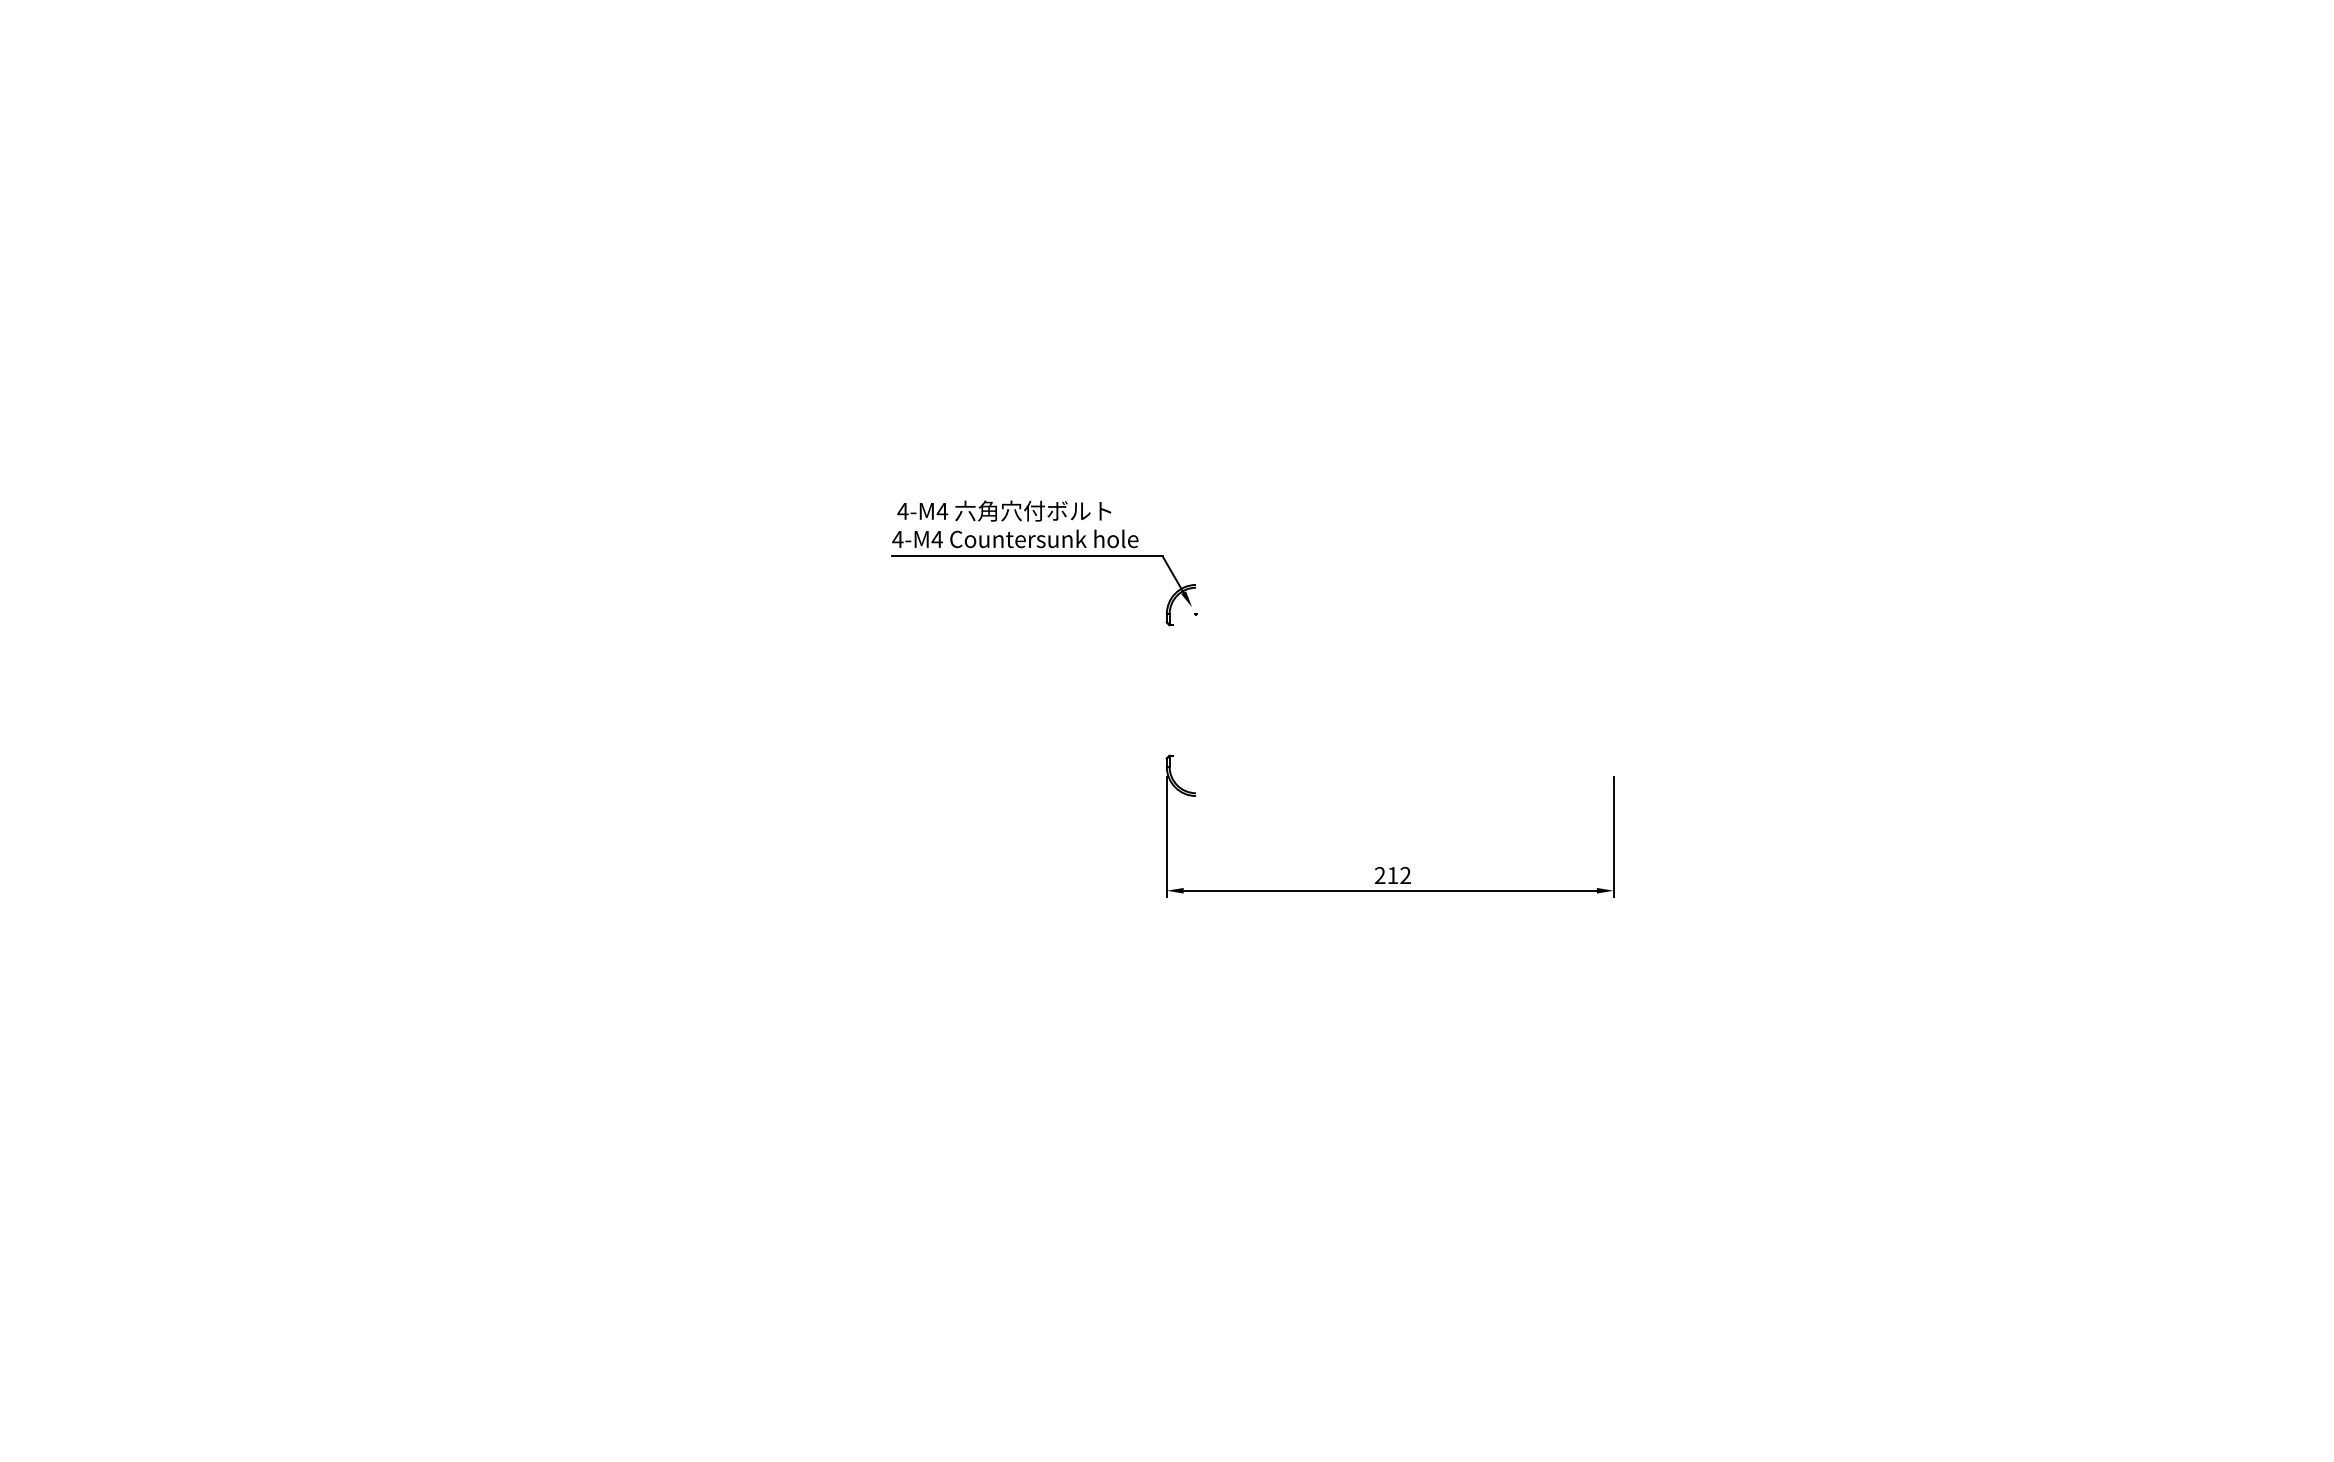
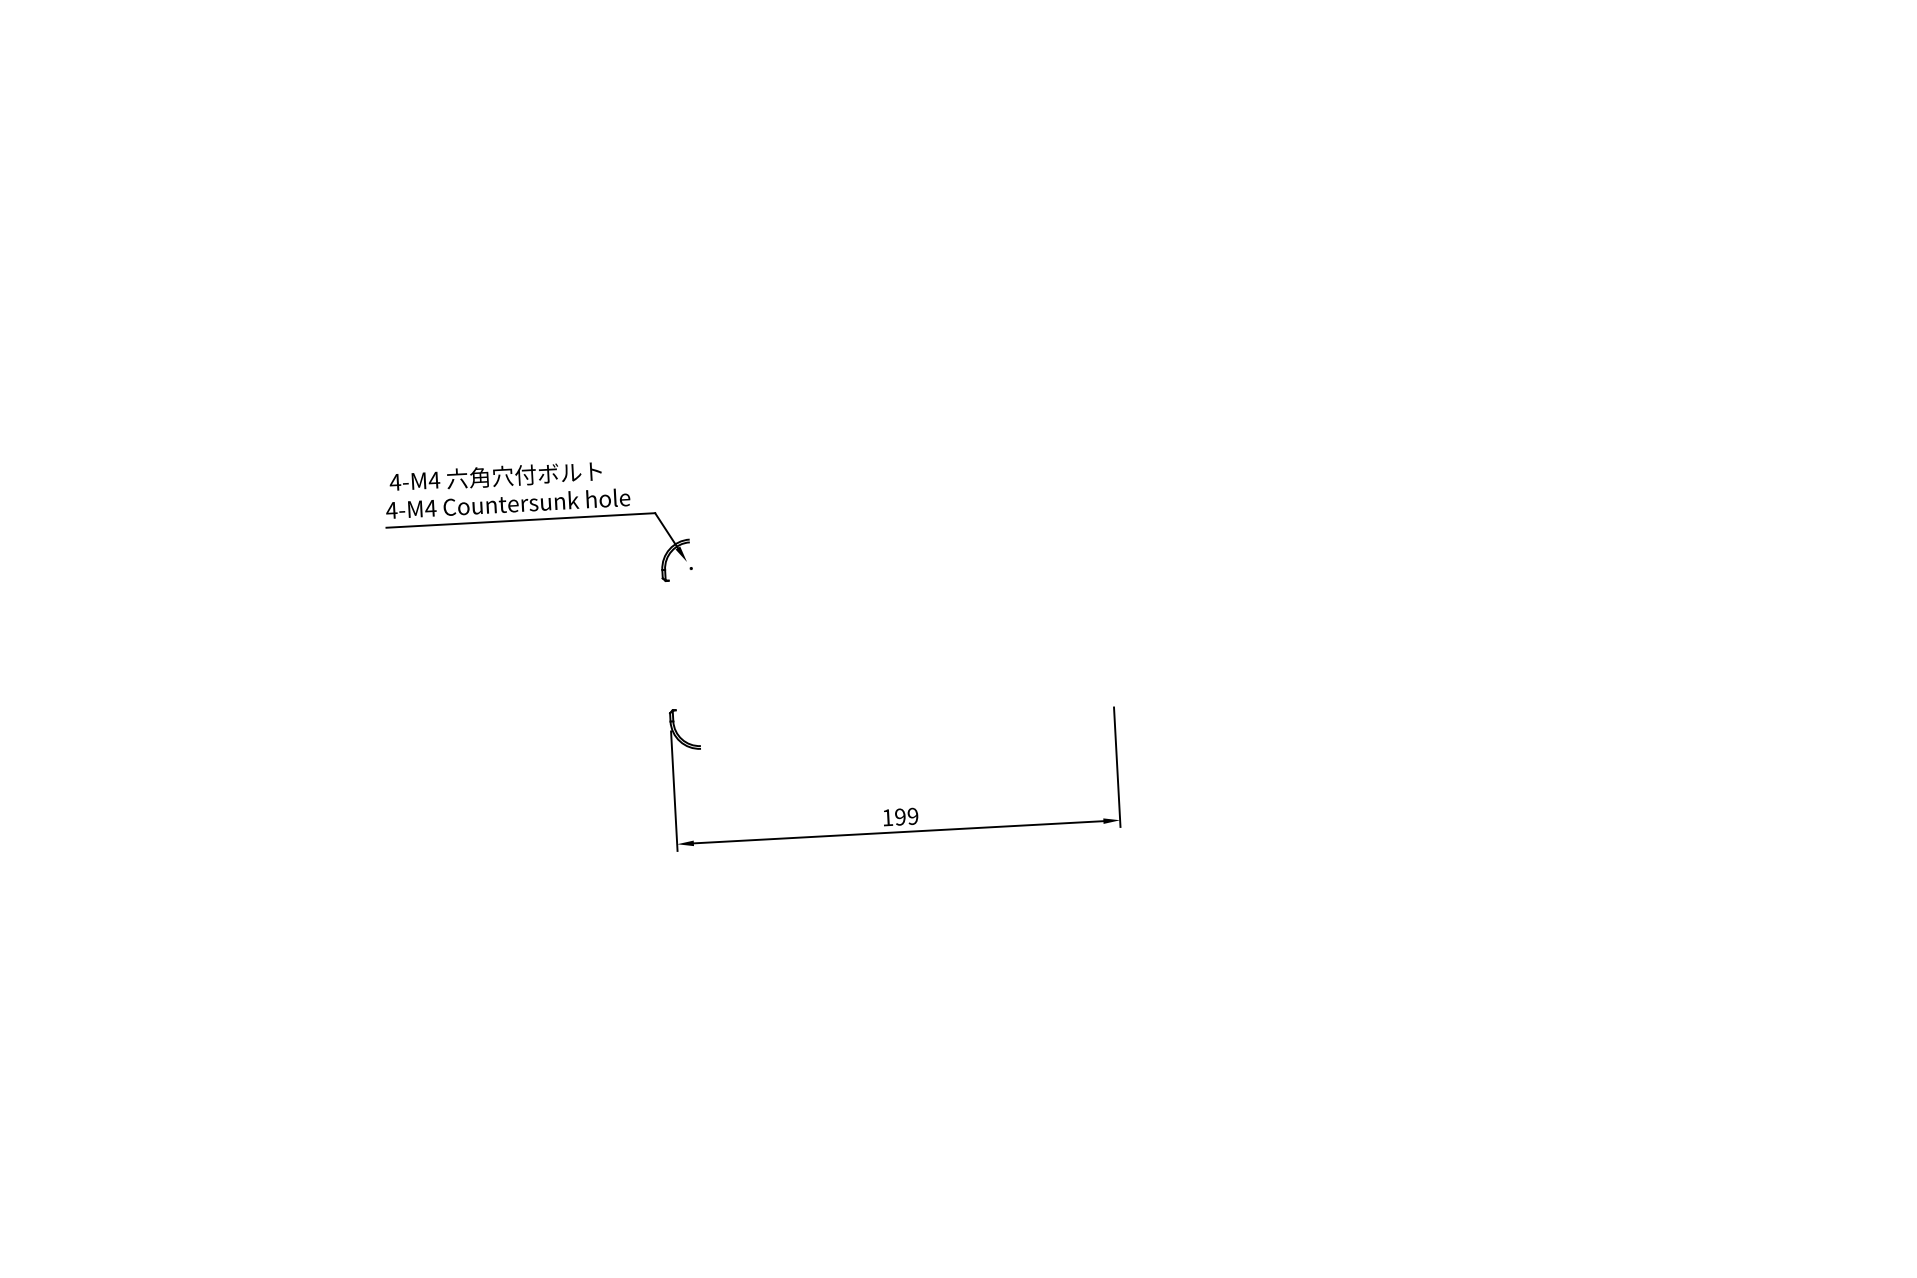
text: (1392, 875) -> (900, 817), 212 -> 199

